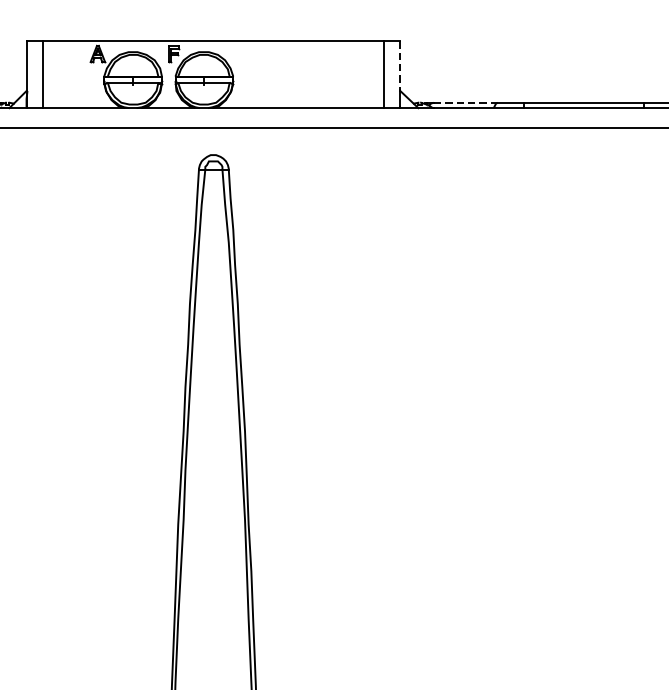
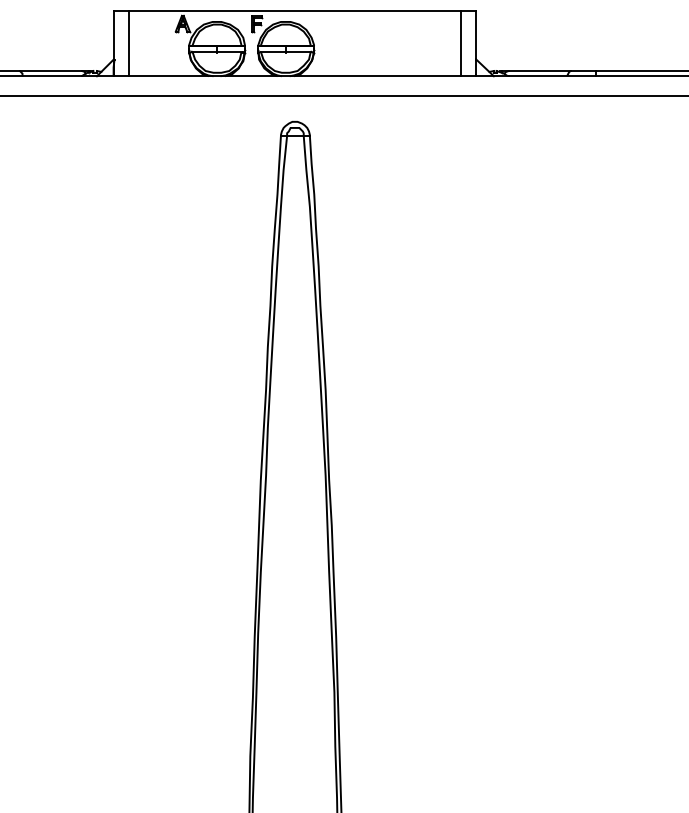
line: (400, 67) -> (476, 36), dashed -> solid
line: (465, 103) -> (539, 71), dashed -> solid

